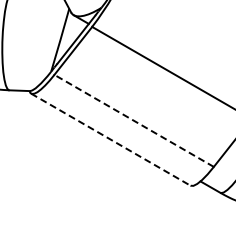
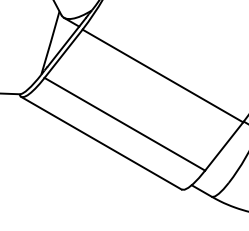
line: (133, 121) -> (124, 124), dashed -> solid
line: (110, 139) -> (101, 143), dashed -> solid

